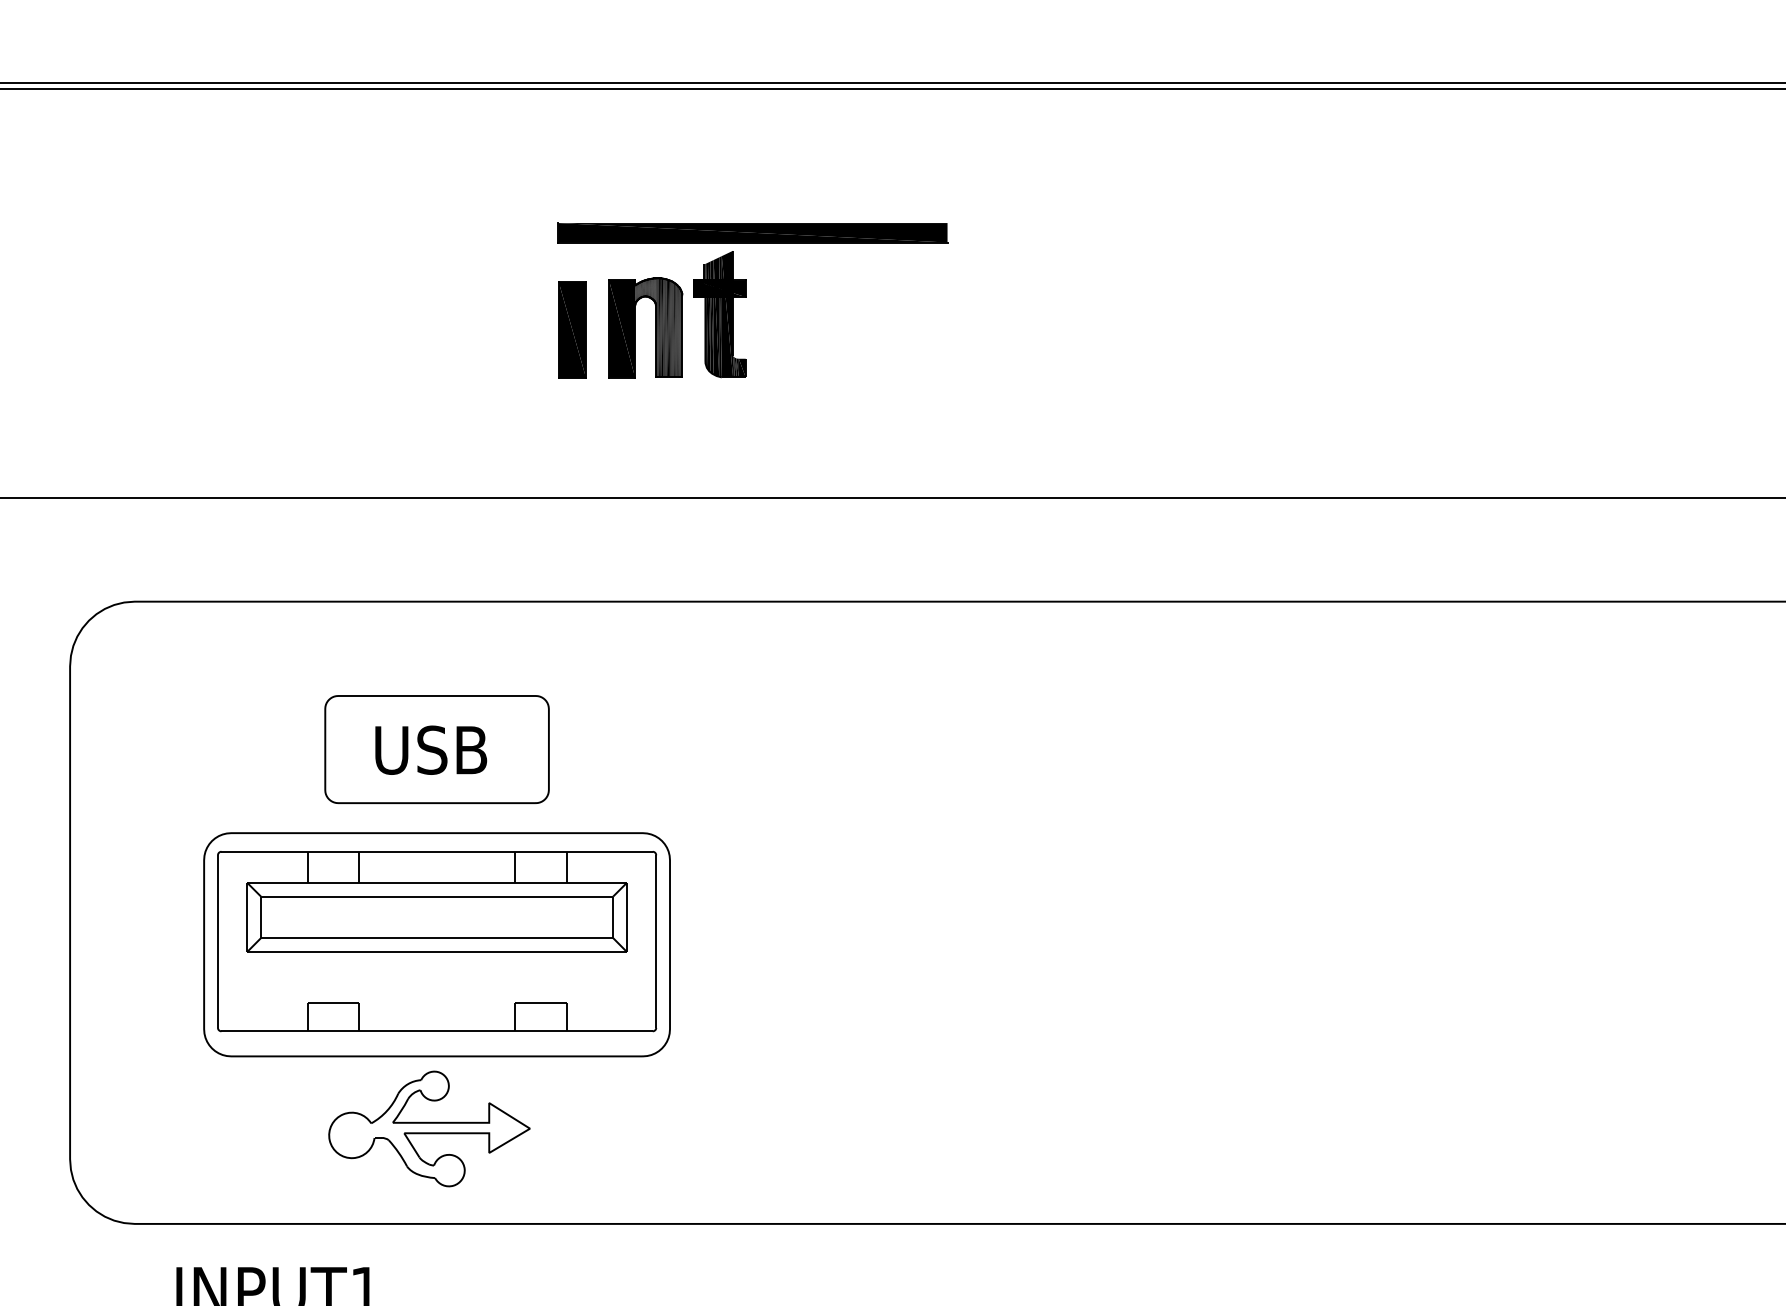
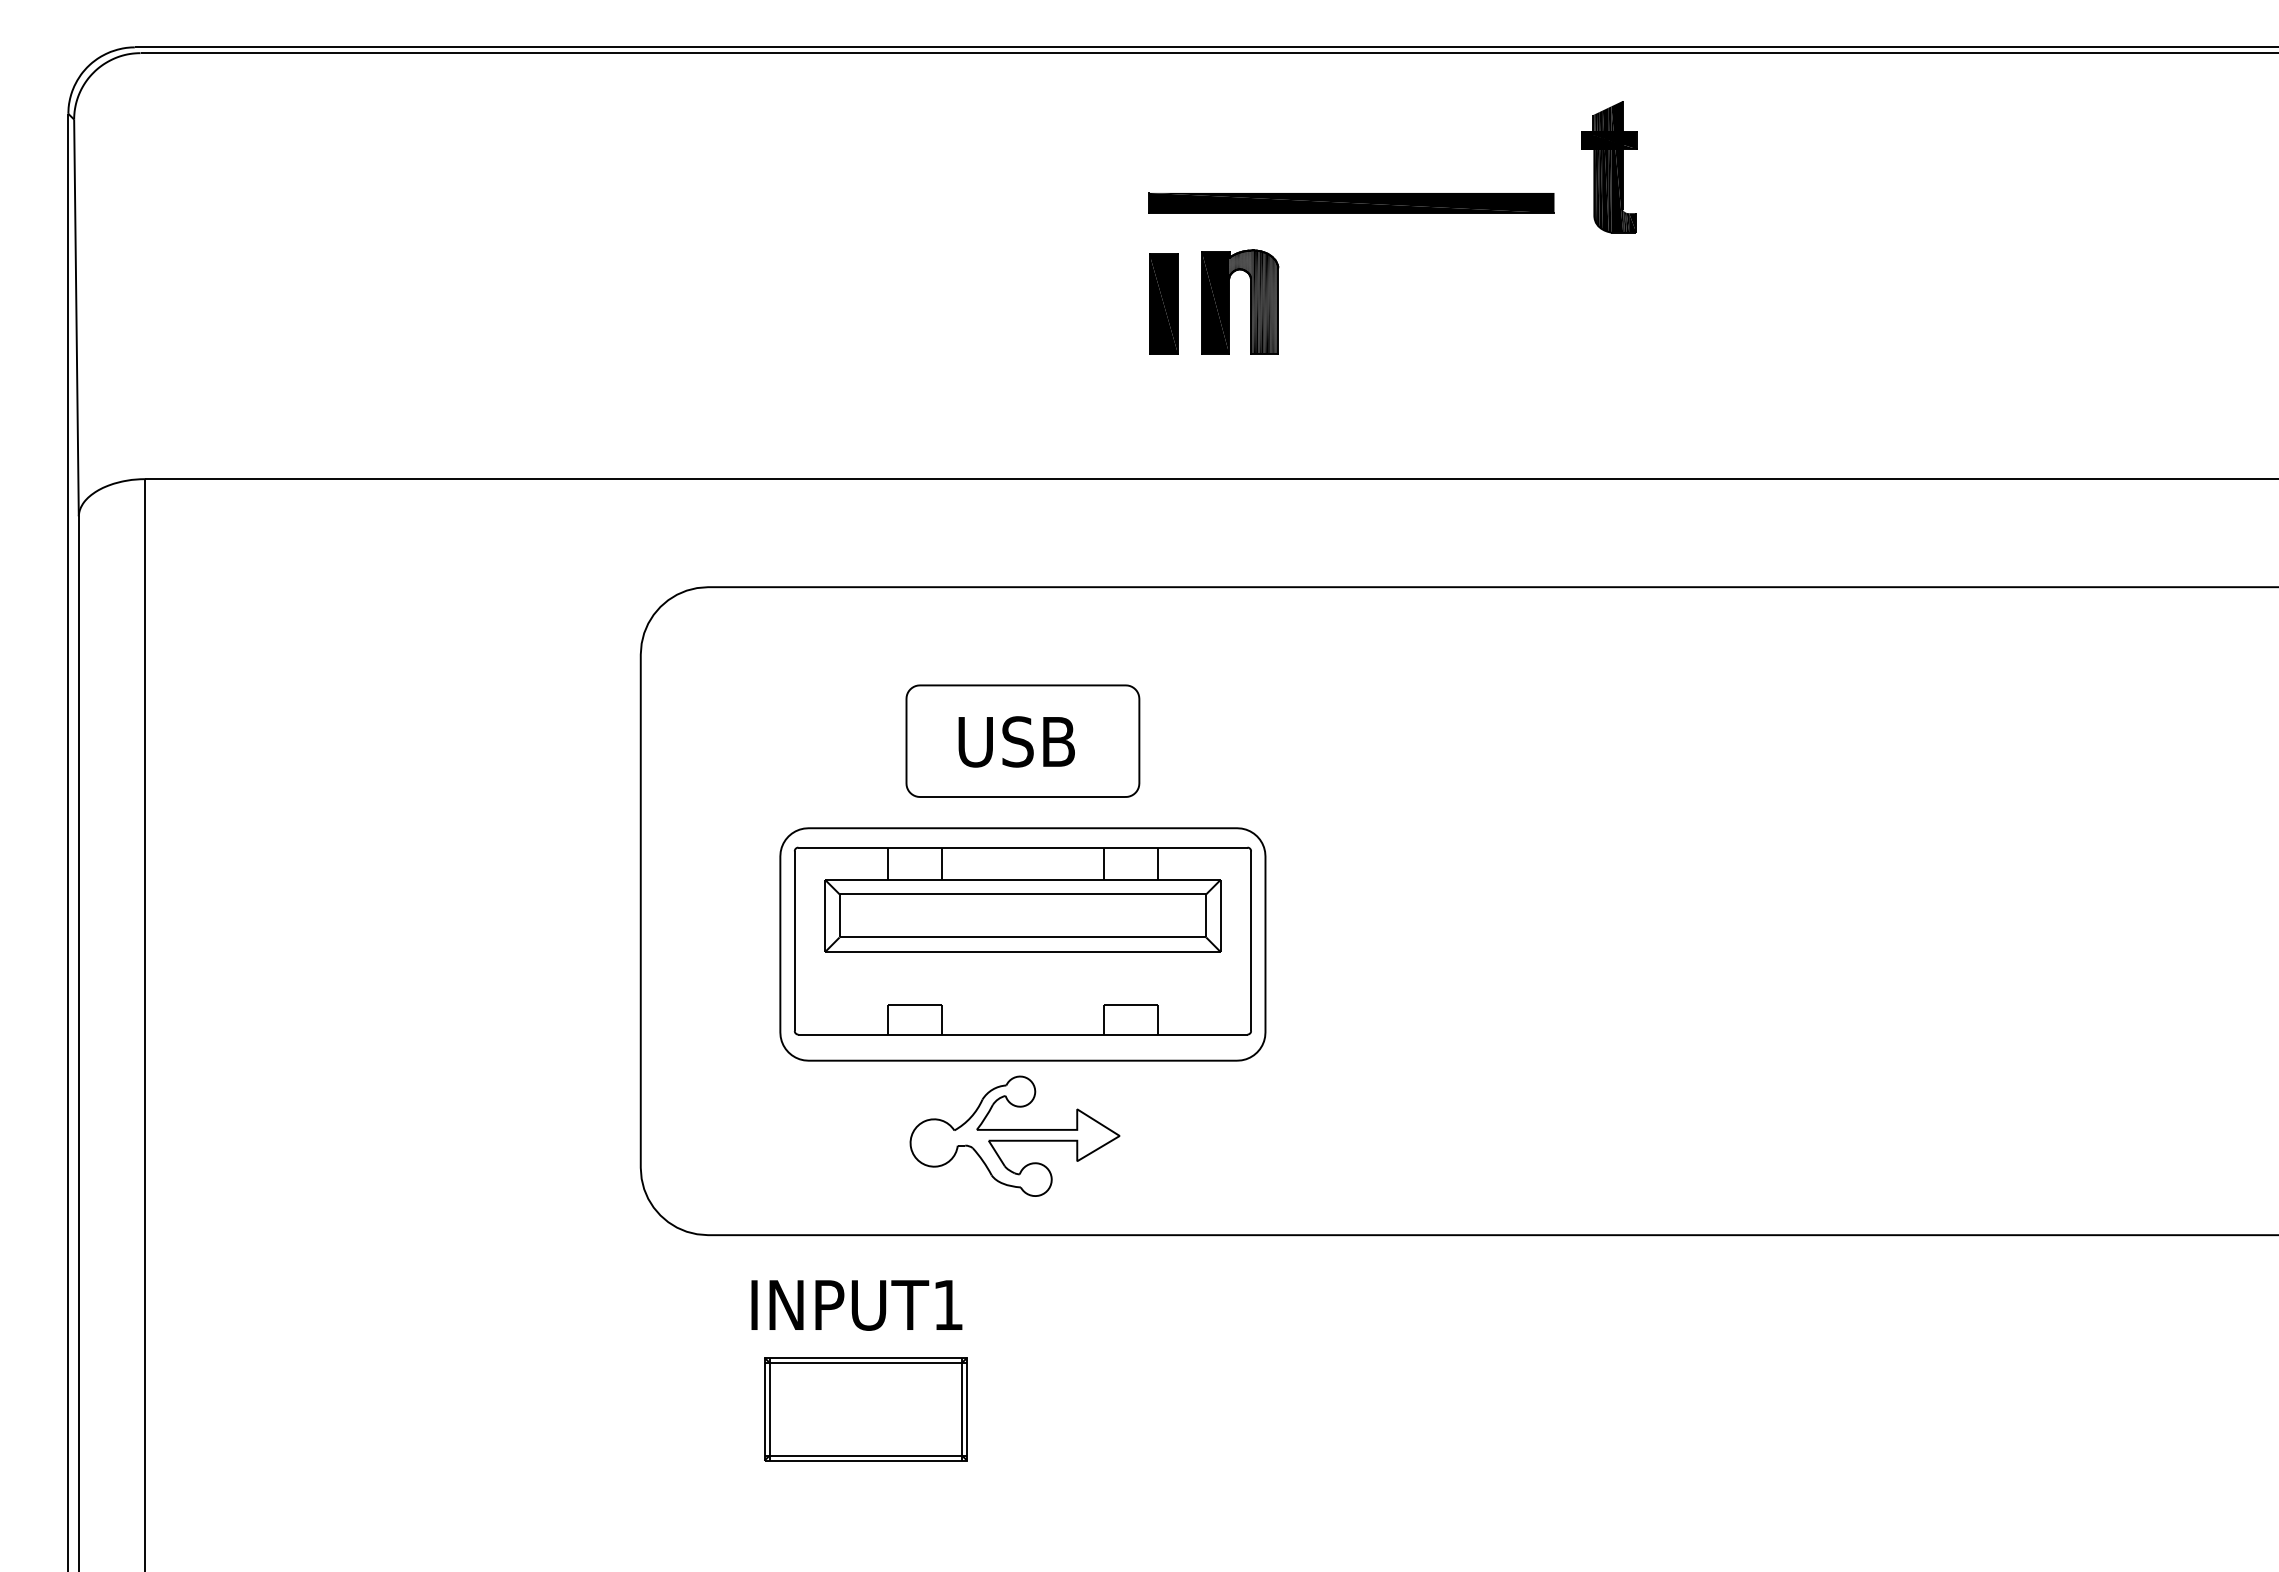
part: (719, 314) -> (1609, 167), moved

